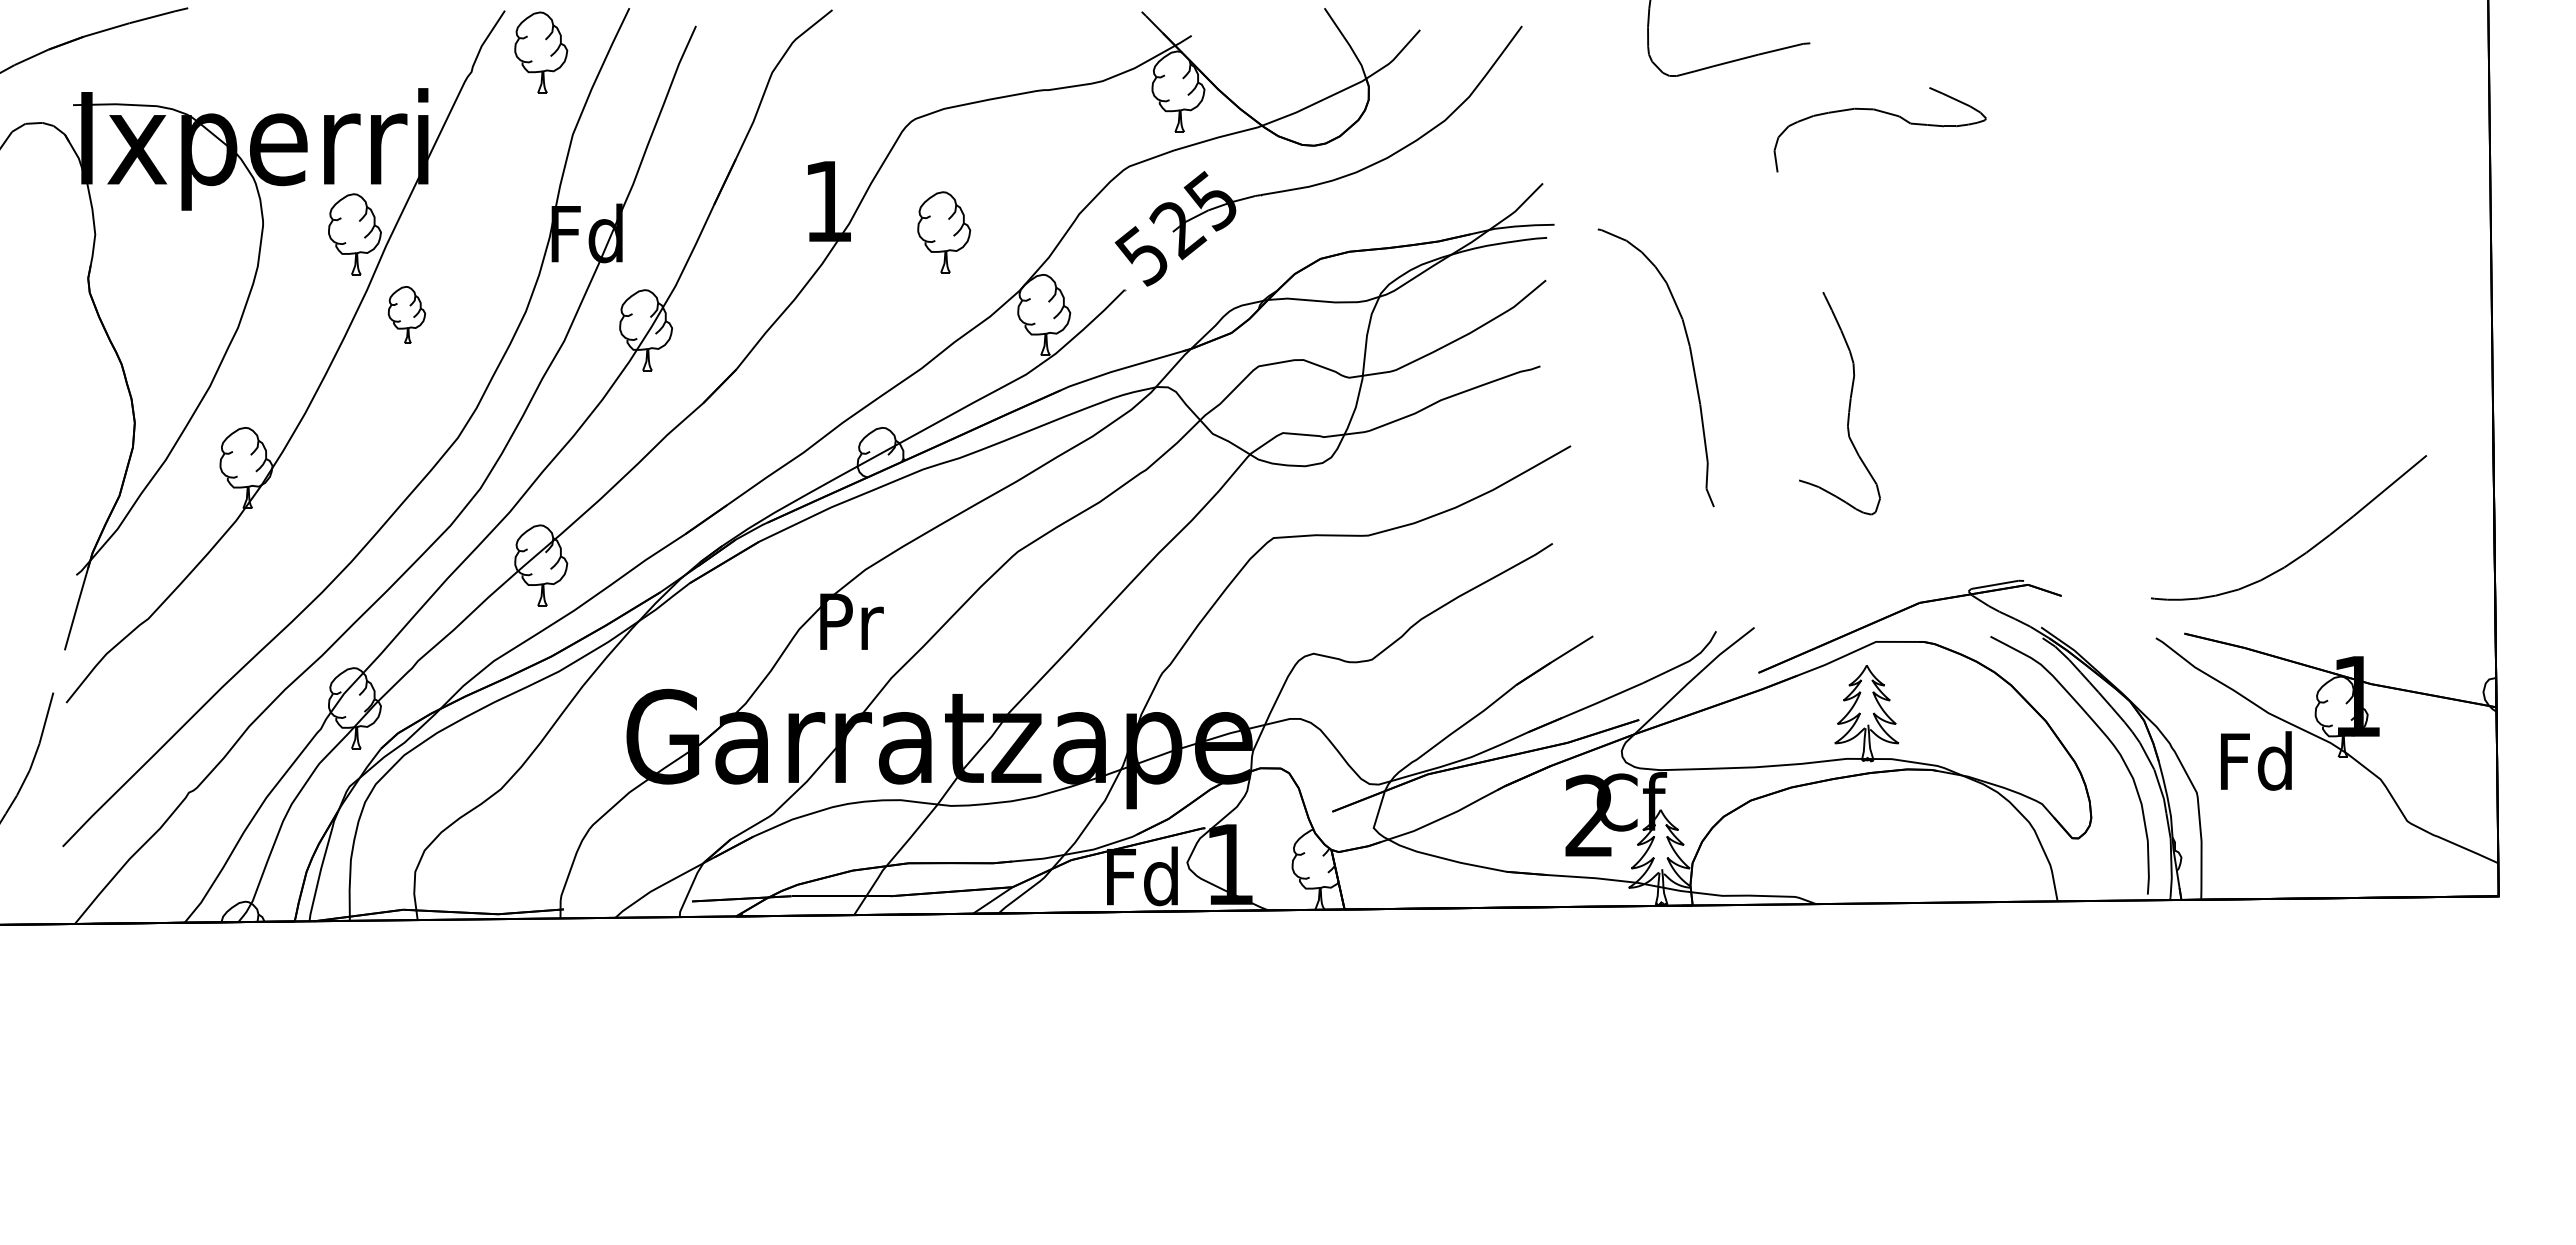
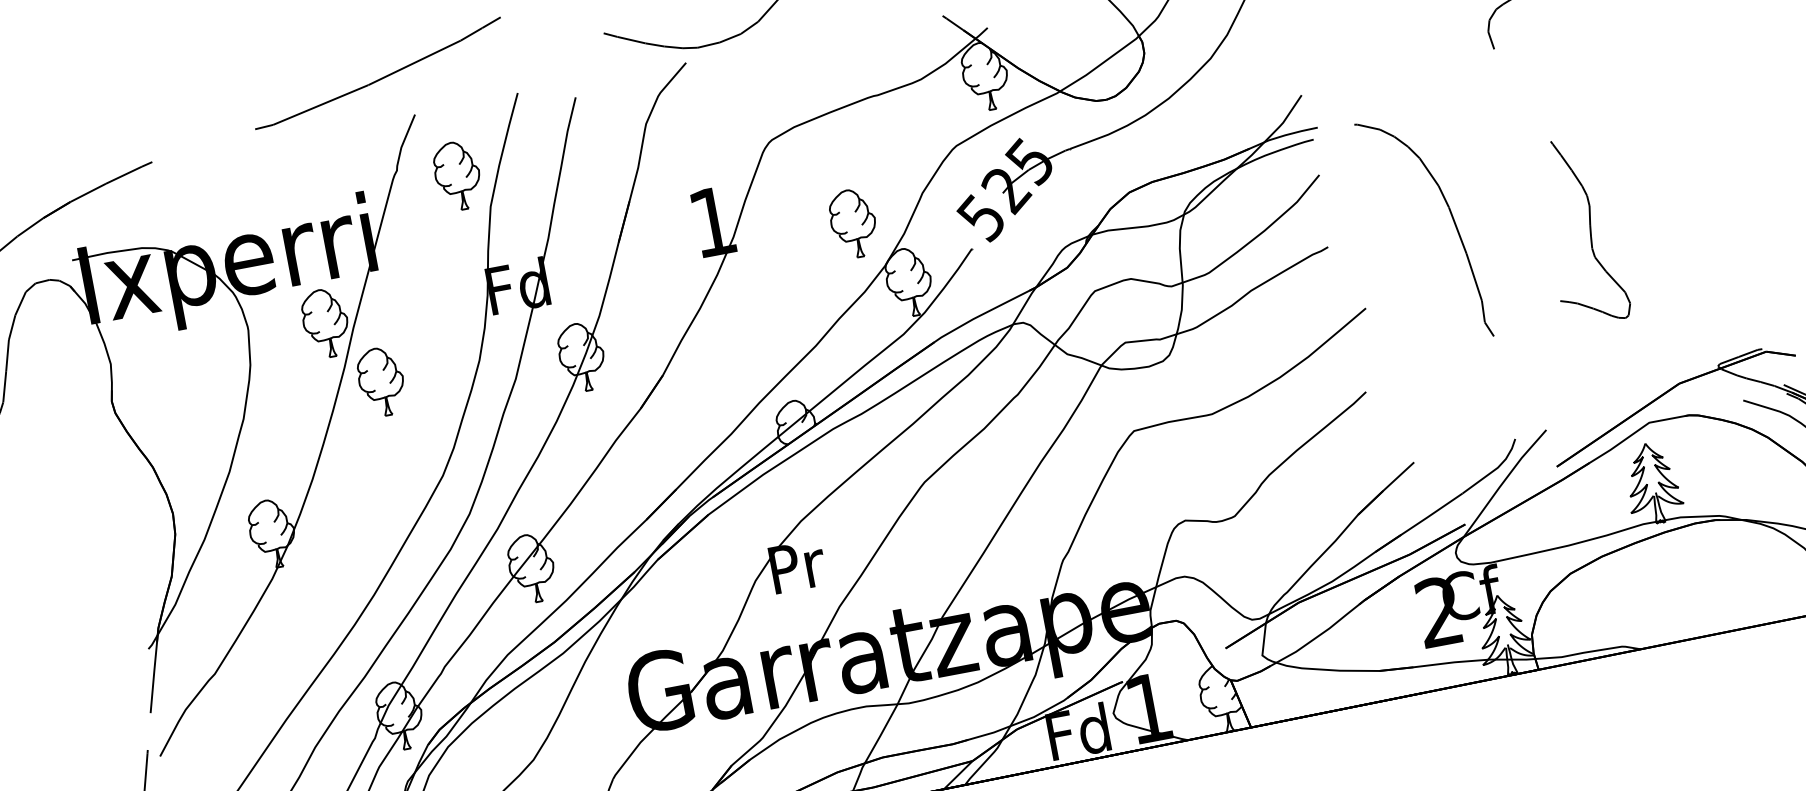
part: (541, 52) -> (457, 175), moved
part: (944, 232) -> (853, 223), moved
part: (406, 314) -> (381, 381), size x1.43

